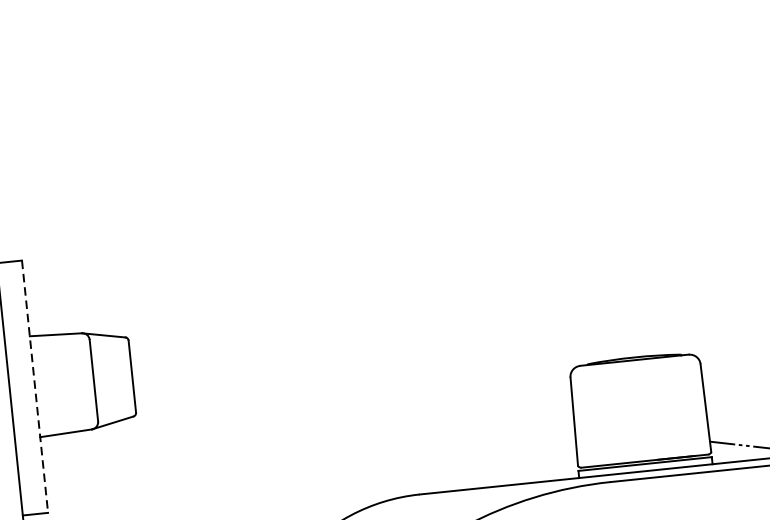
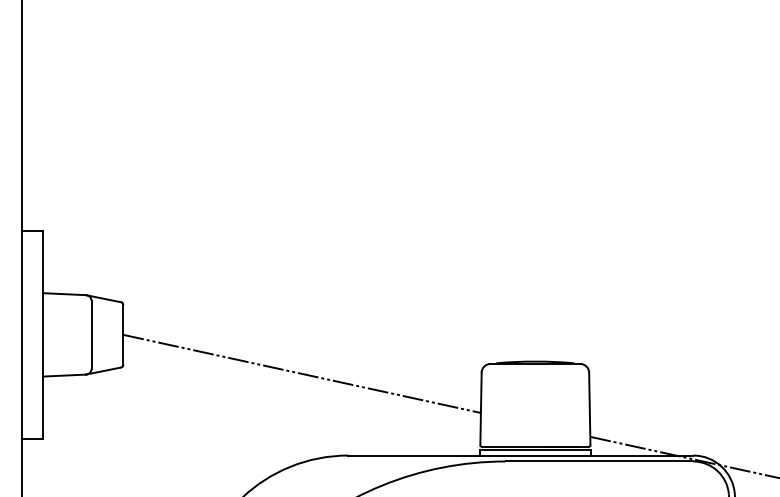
line: (34, 387) -> (42, 335), dashed -> solid
line: (352, 401) -> (301, 373), added

